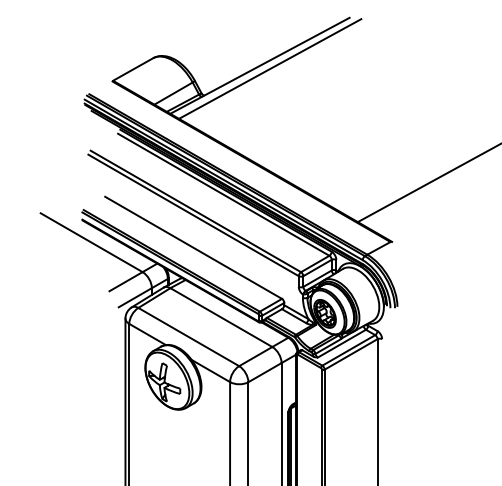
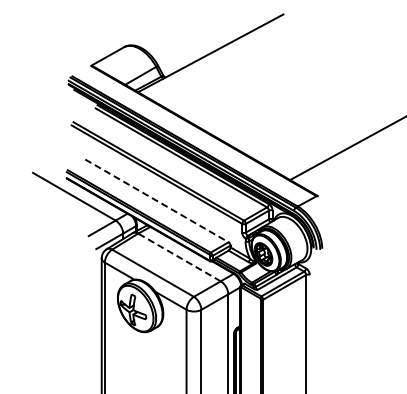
line: (269, 68) -> (218, 55), removed
line: (193, 247) -> (156, 200), solid -> dashed
line: (221, 317) -> (179, 257), solid -> dashed

